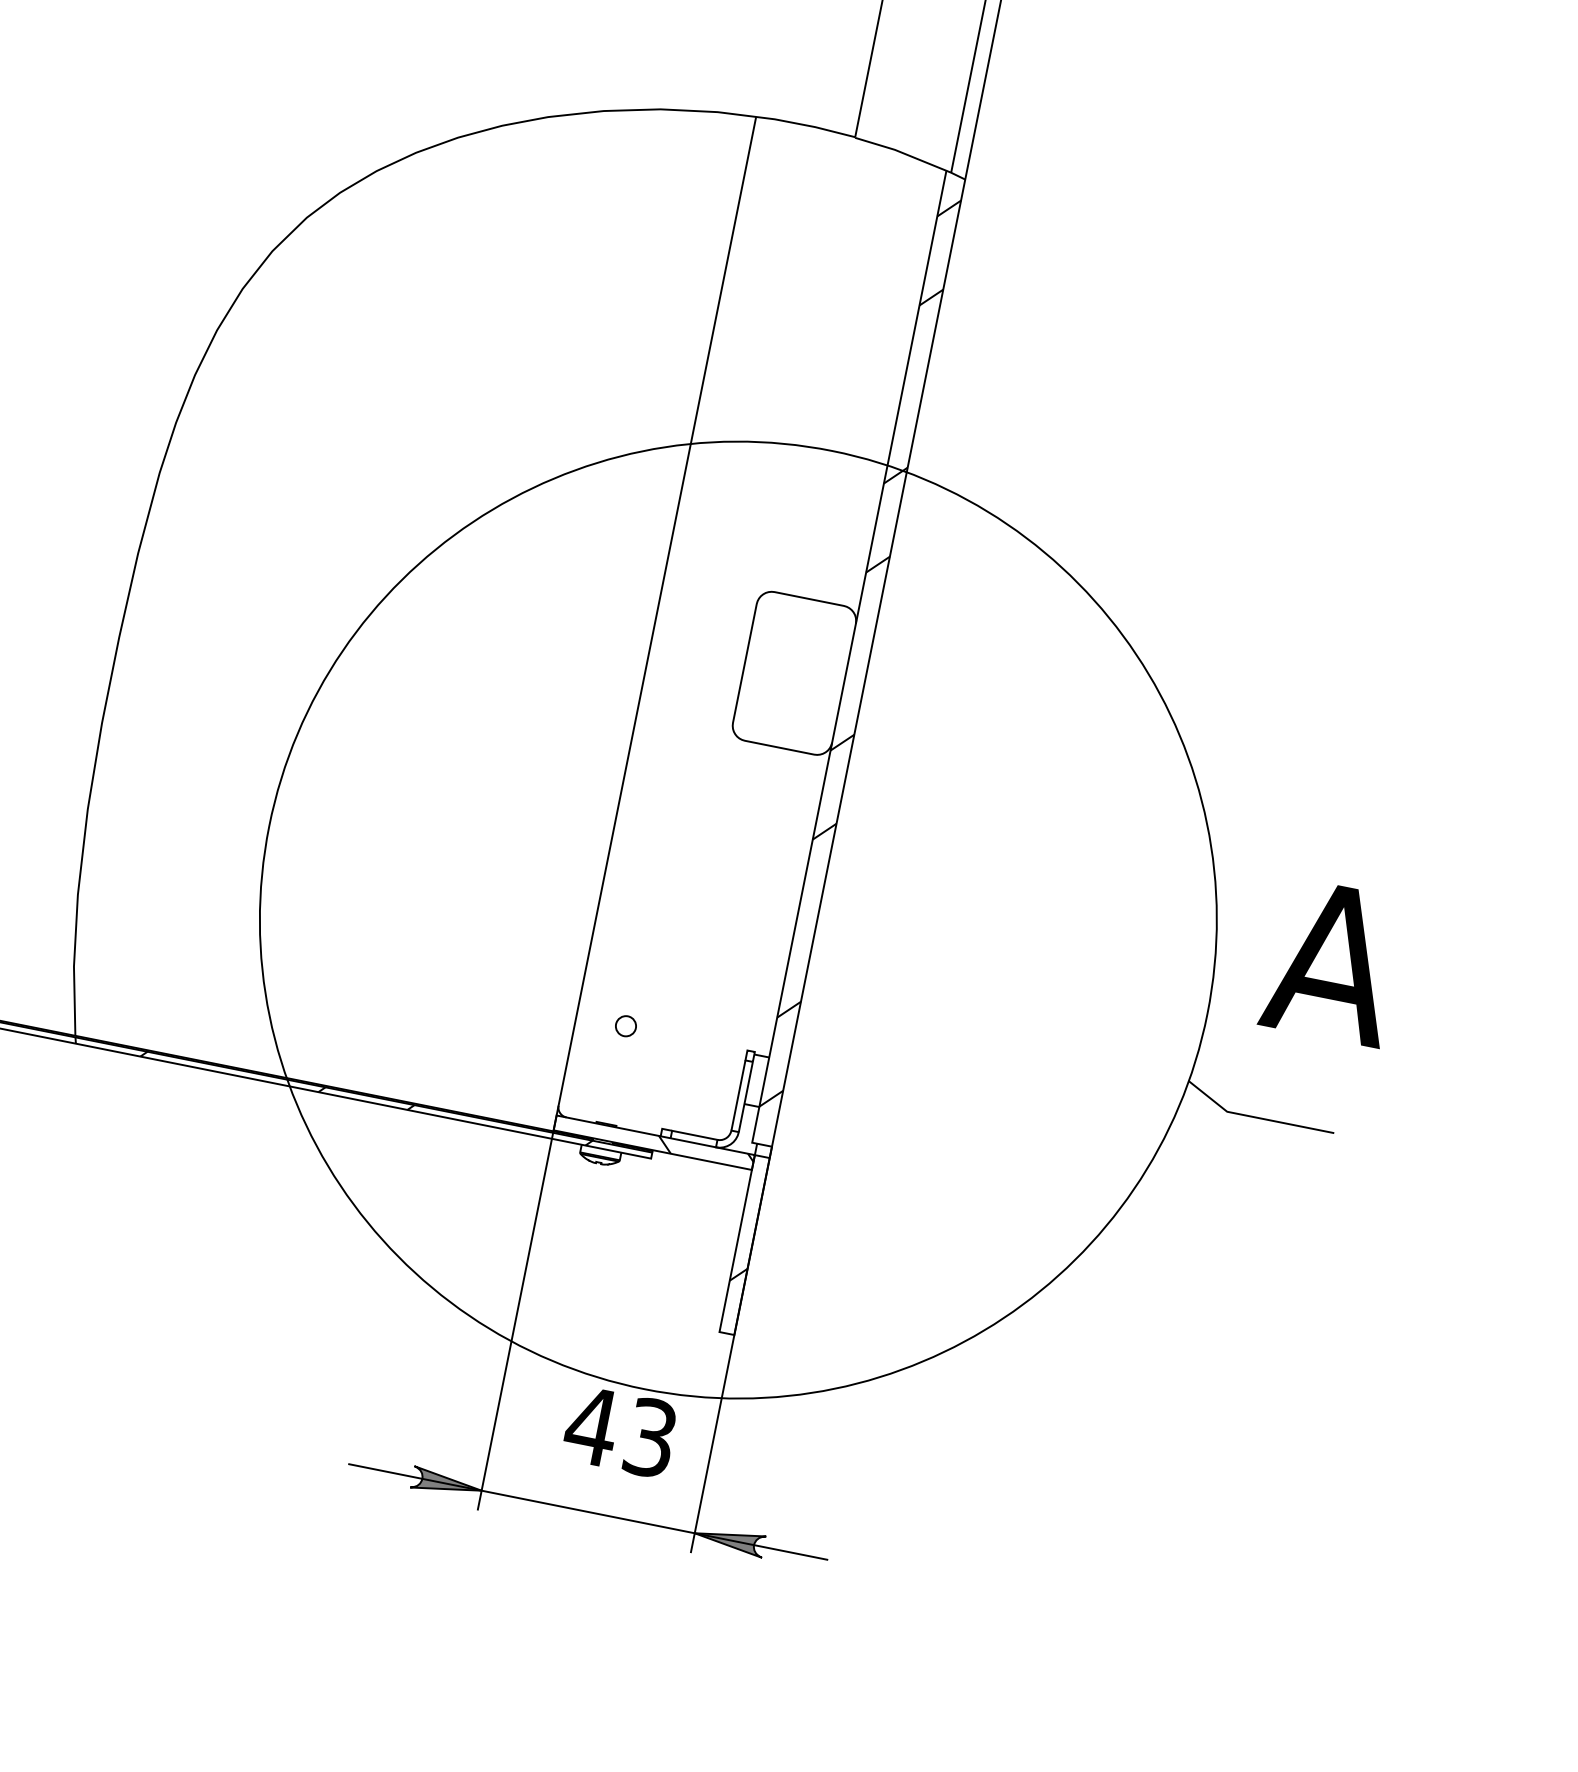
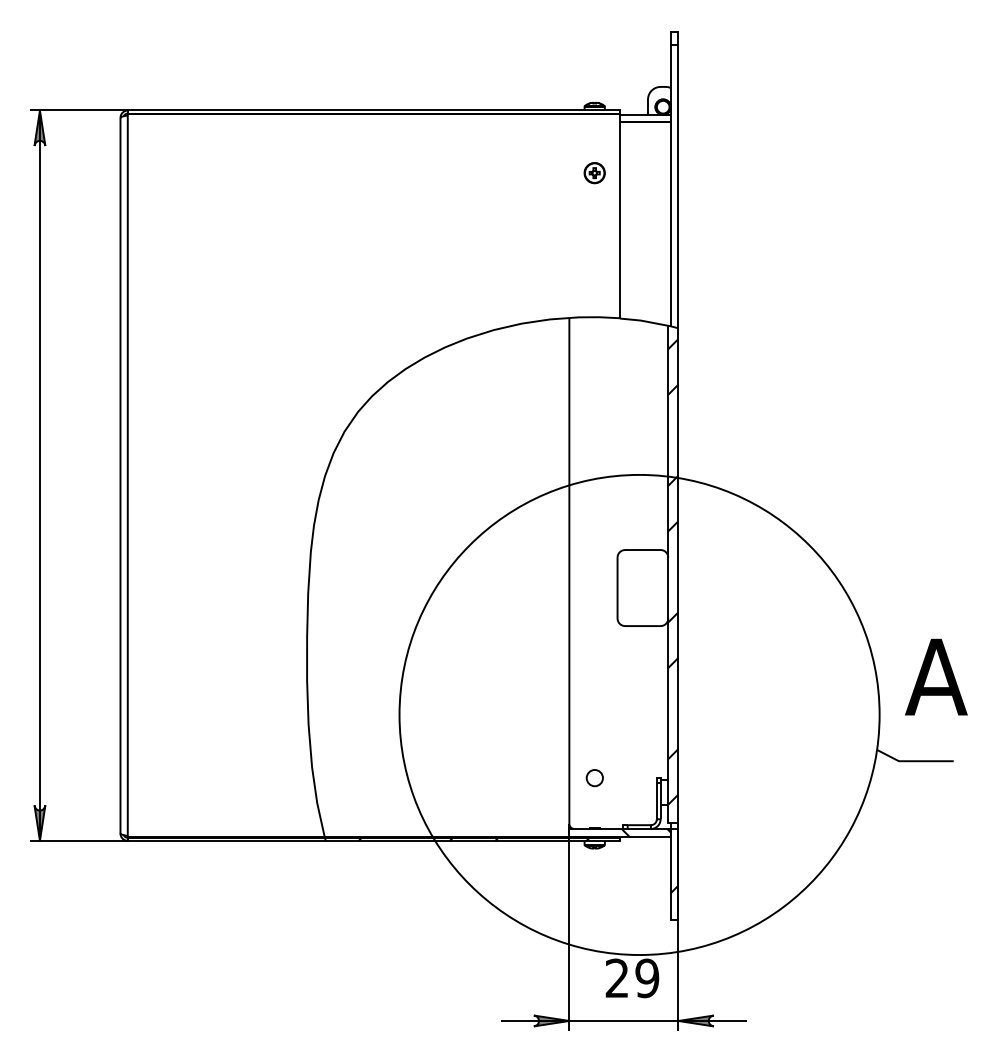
circle: (625, 1026) -> (594, 778), size x1.6
text: (619, 1431) -> (631, 978), 43 -> 29

